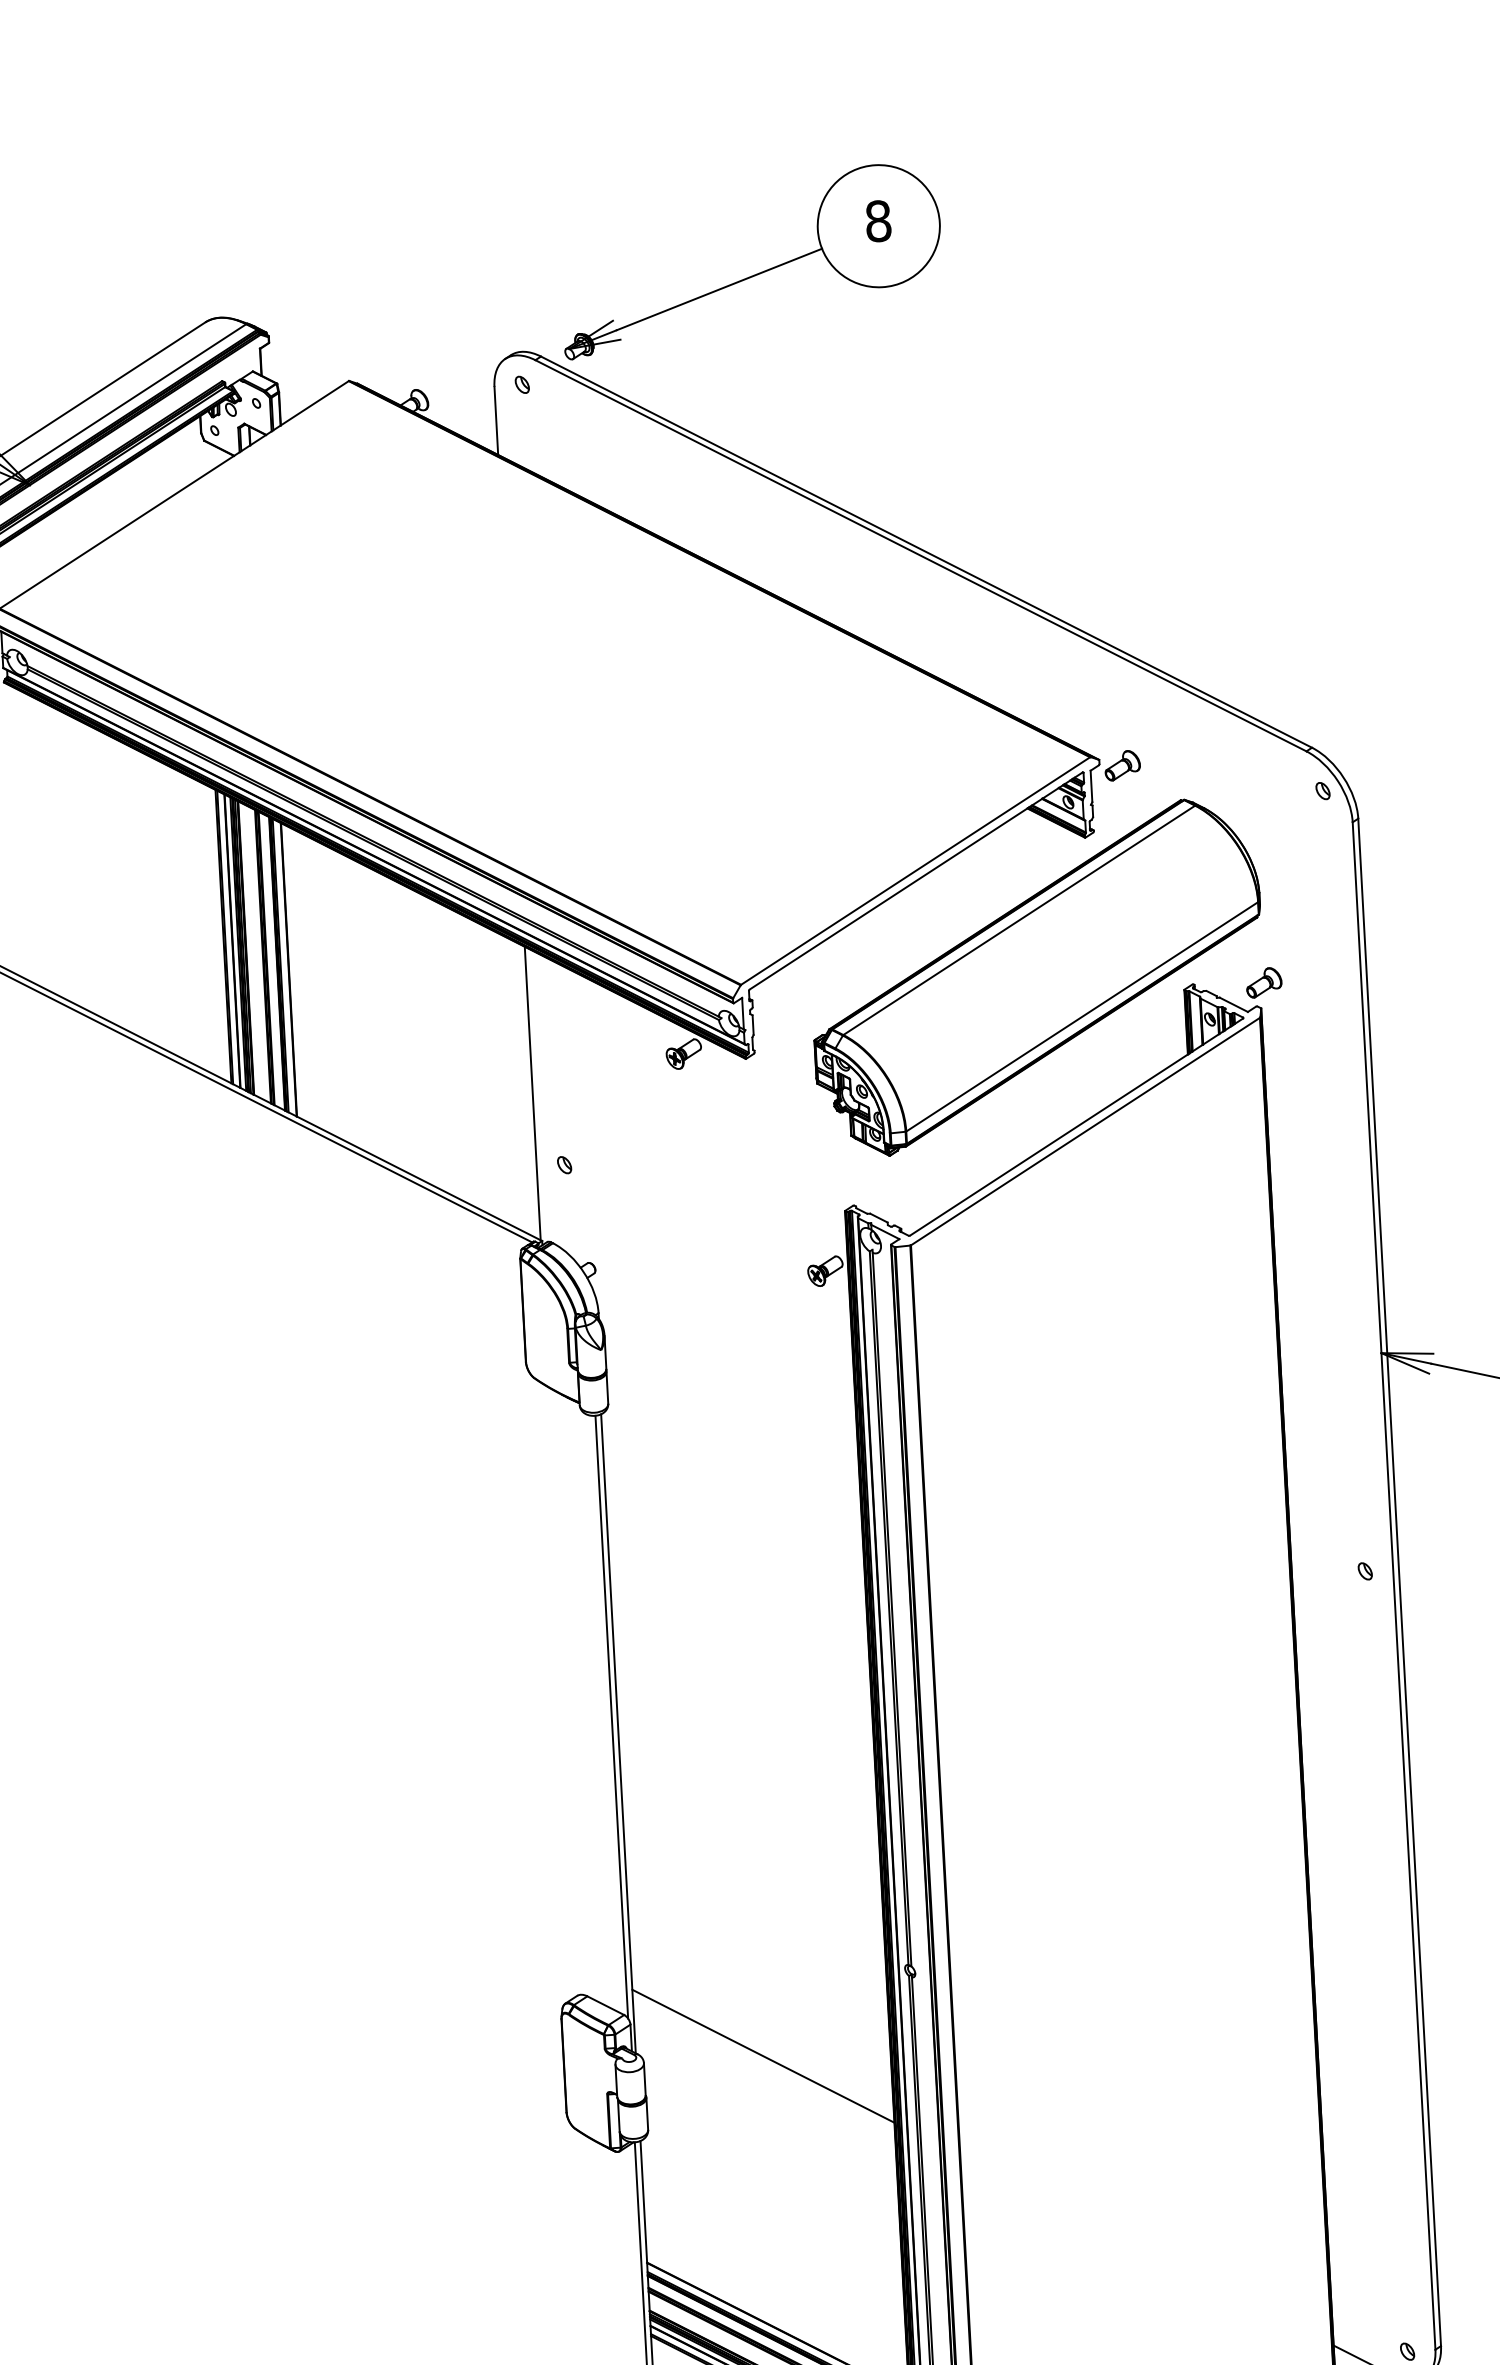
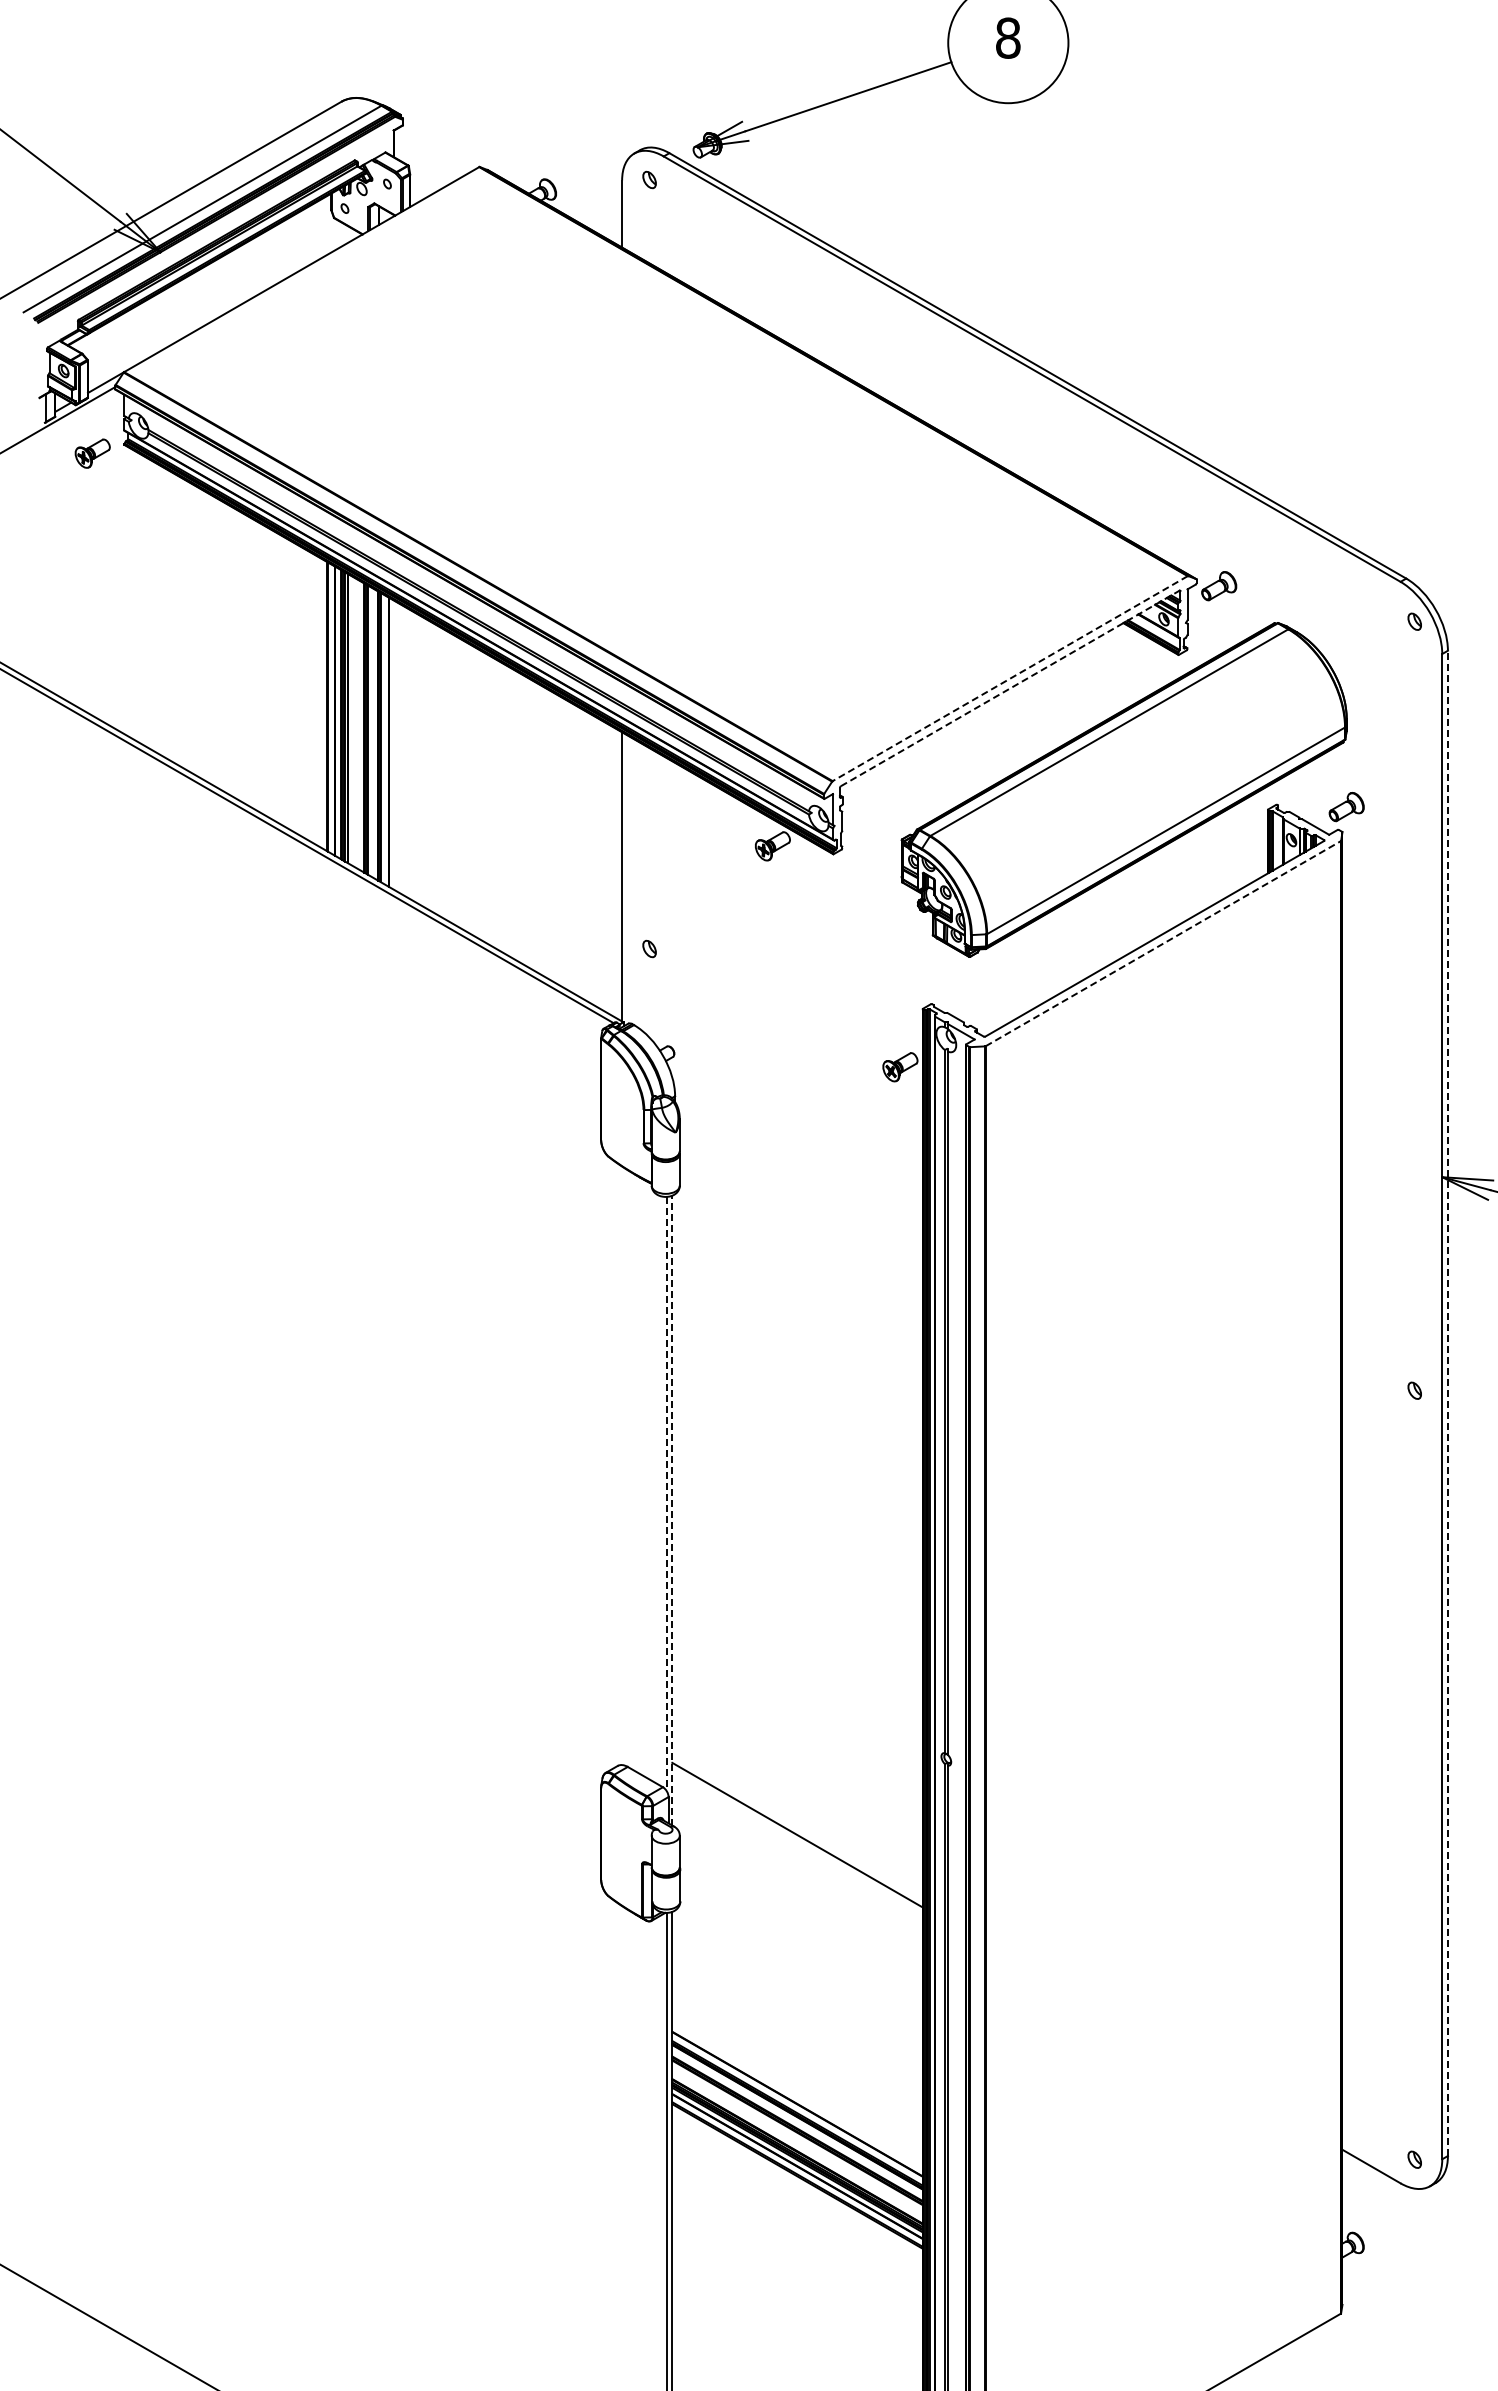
line: (915, 870) -> (1010, 678), solid -> dashed
line: (916, 881) -> (1010, 688), solid -> dashed
line: (1085, 1131) -> (1163, 943), solid -> dashed
line: (1399, 1582) -> (1447, 1403), solid -> dashed
line: (611, 1717) -> (666, 1494), solid -> dashed
line: (618, 1733) -> (672, 1510), solid -> dashed

